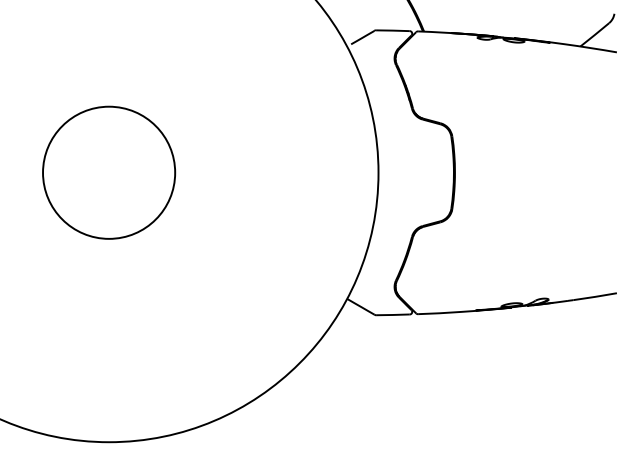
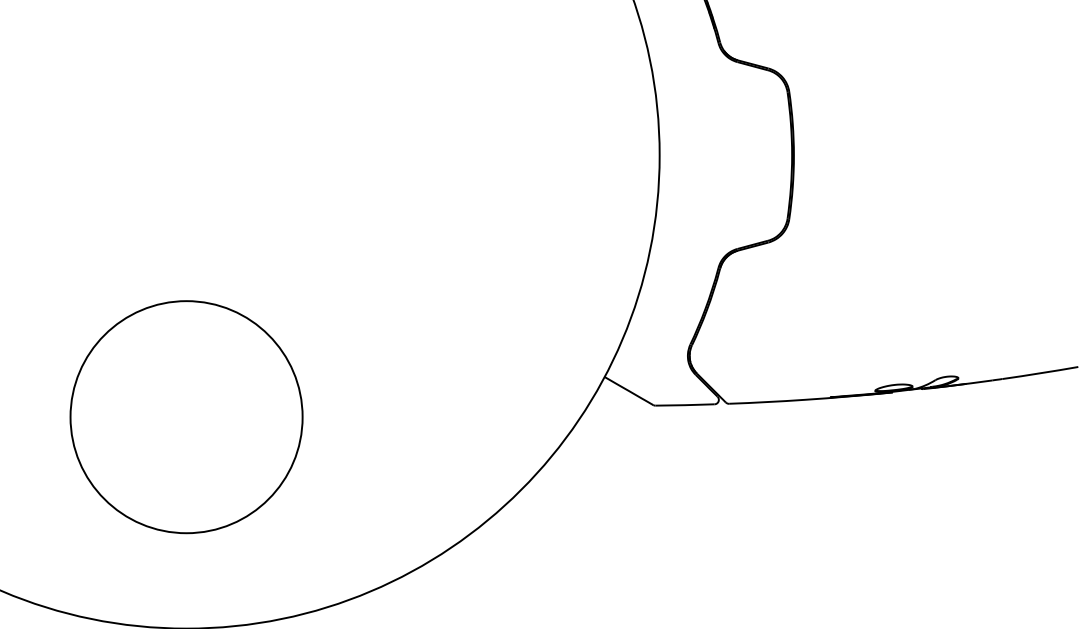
circle: (109, 172) -> (187, 416), moved

